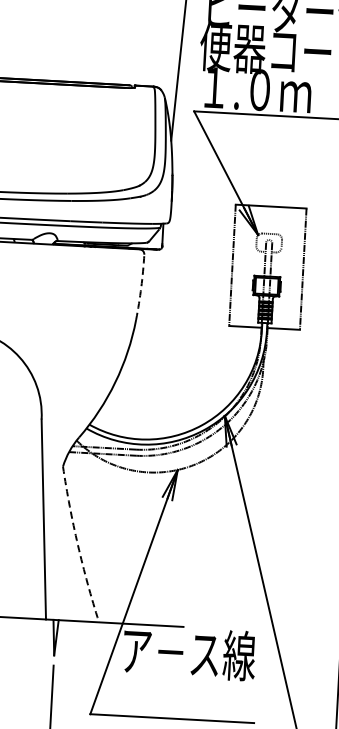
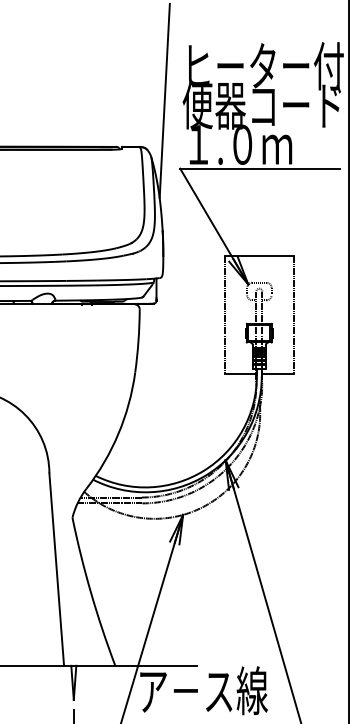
arc: (141, 287) -> (138, 341), dashed -> solid
arc: (77, 545) -> (90, 592), dashed -> solid

